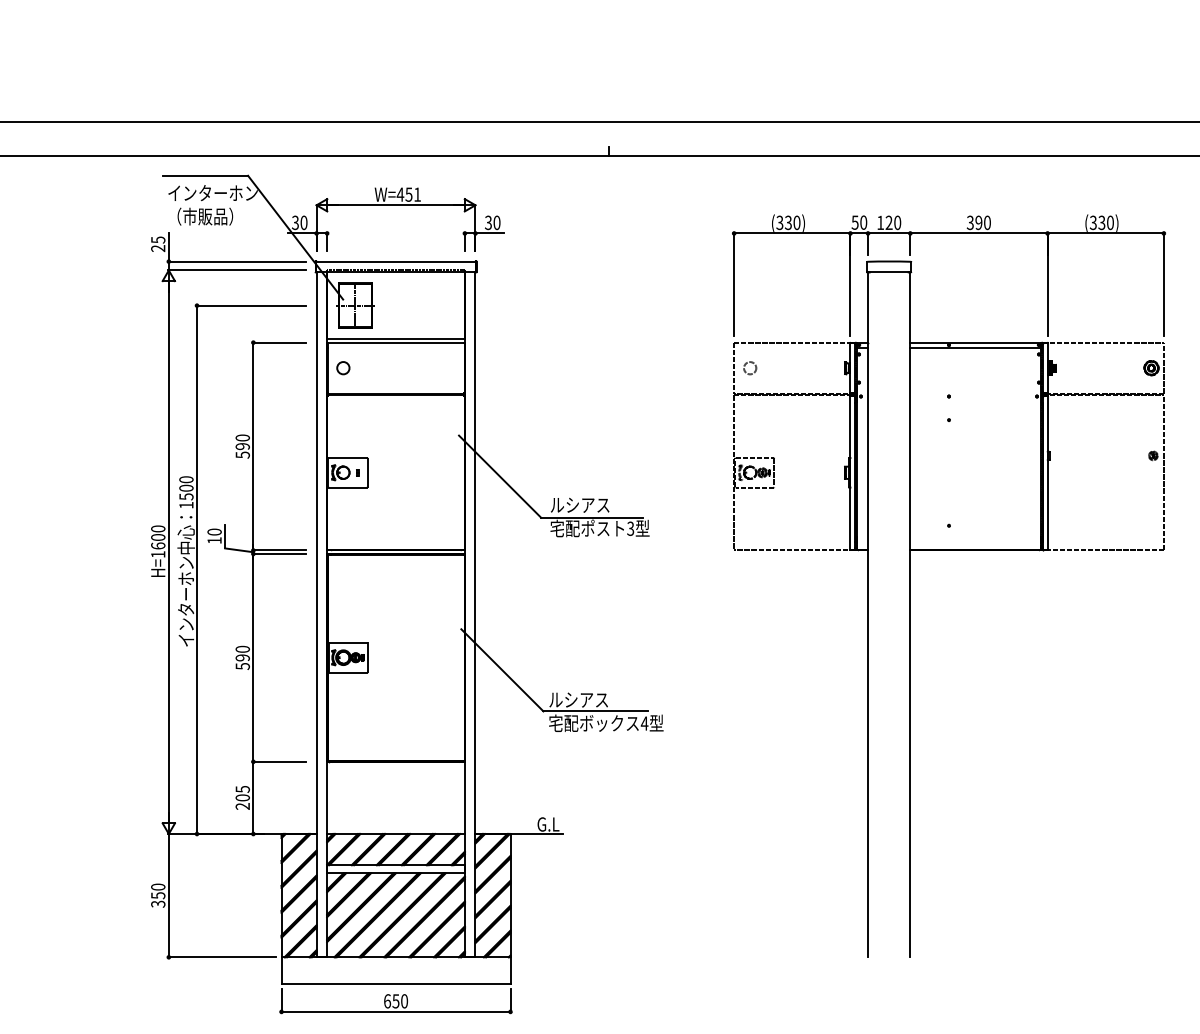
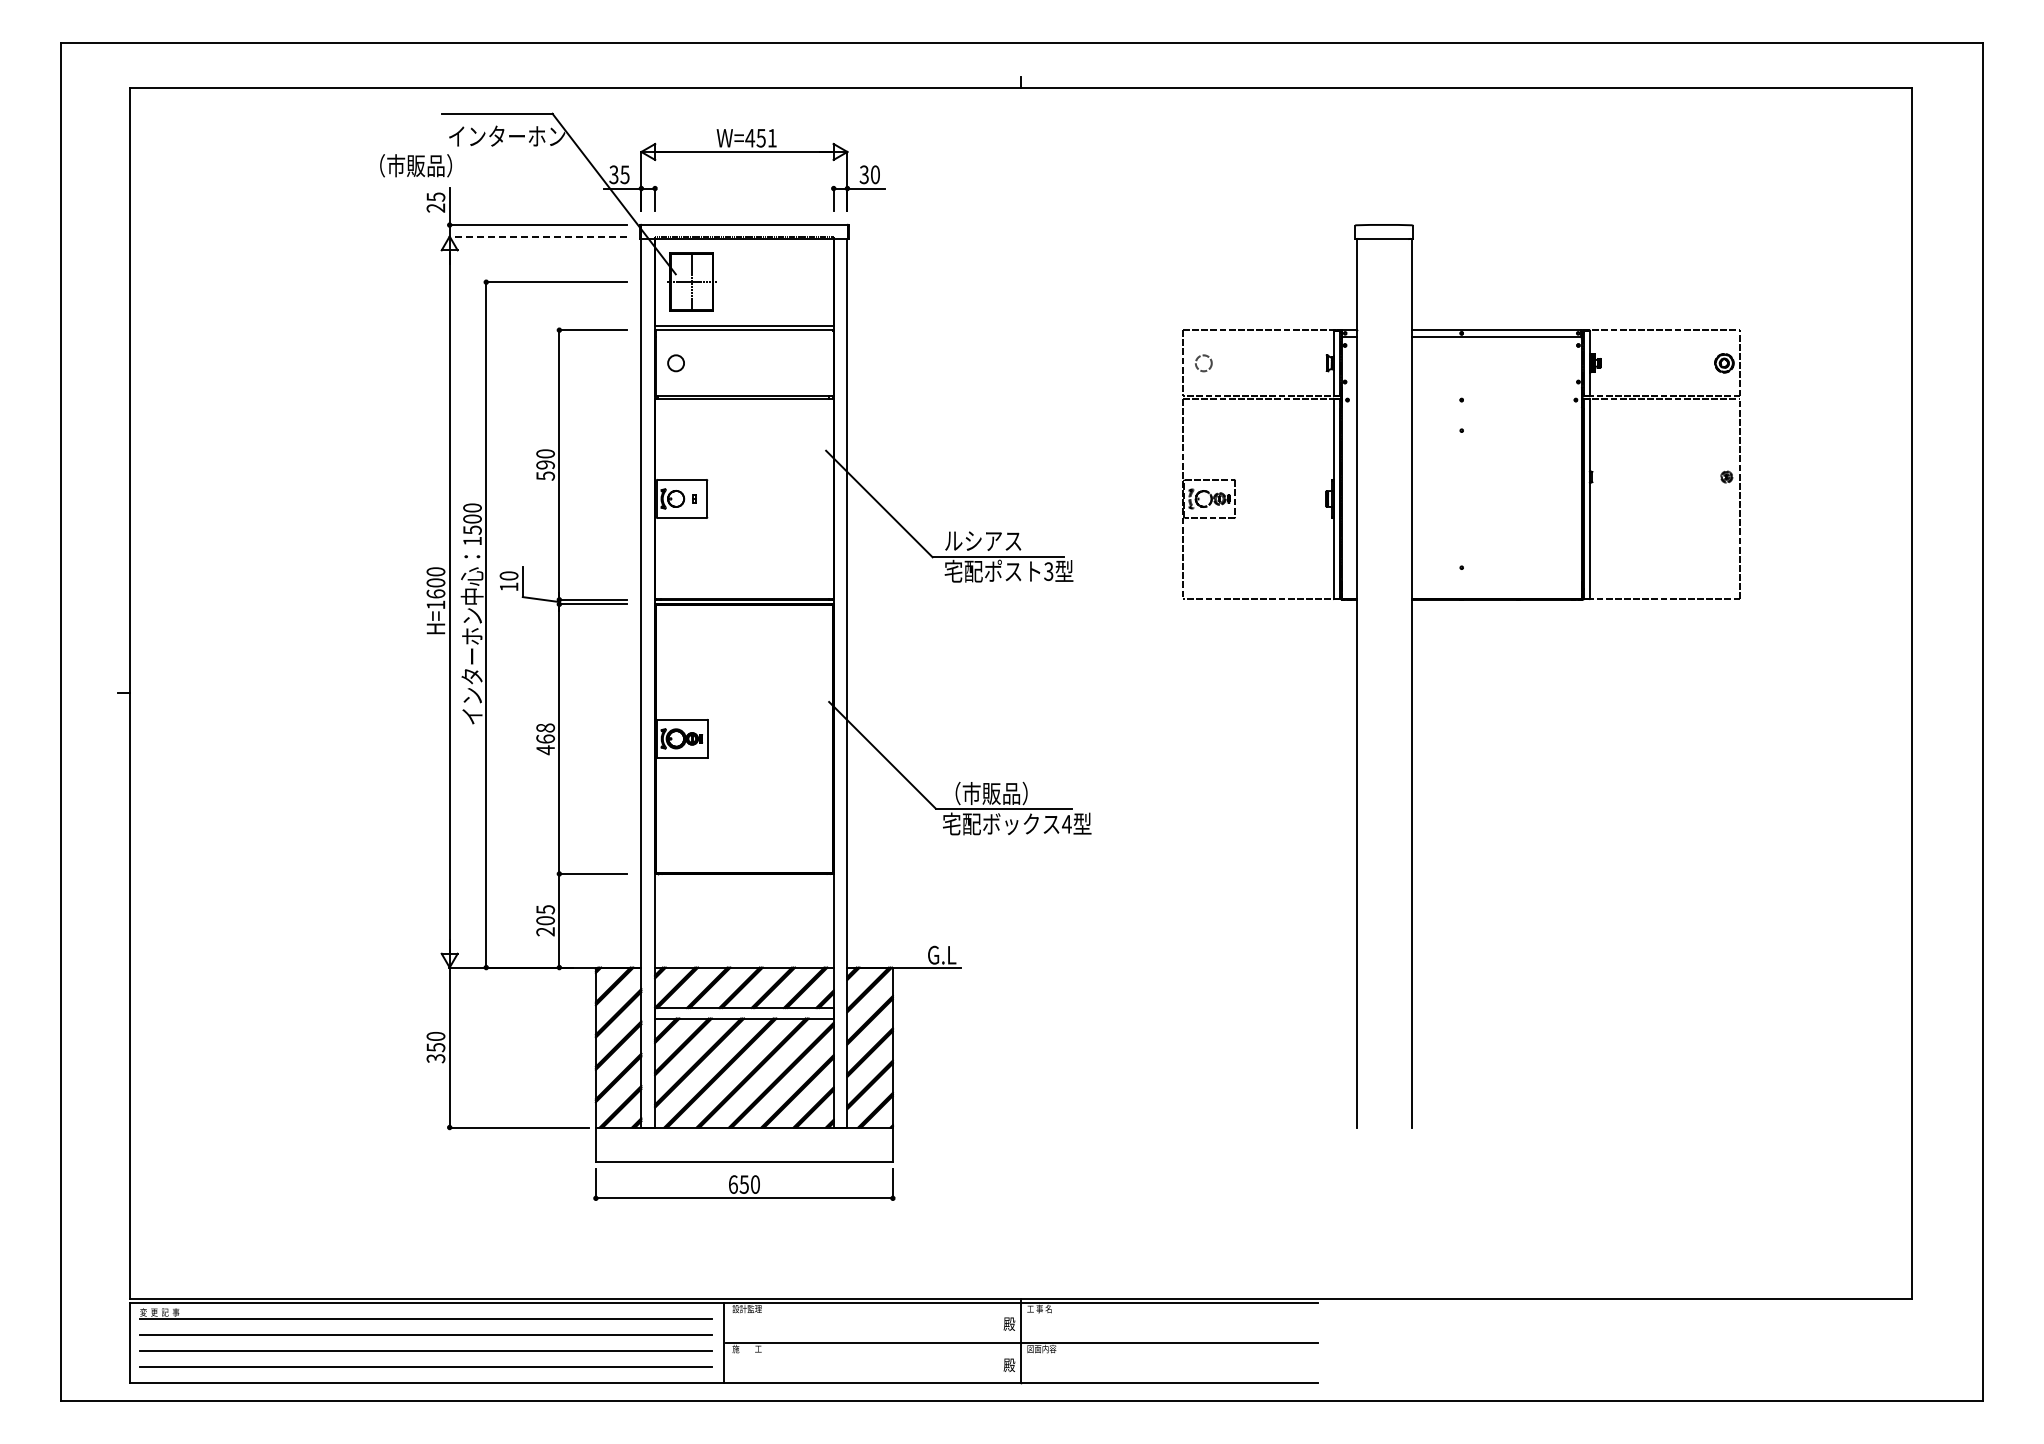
text: (204, 216) -> (415, 165), moved
text: (303, 222) -> (624, 174), 30 -> 35
part: (948, 234) -> (1461, 189), removed
line: (237, 270) -> (538, 236), solid -> dashed
text: (242, 658) -> (545, 739), 590 -> 468
text: (581, 699) -> (985, 793), ルシアス -> （市販品）

